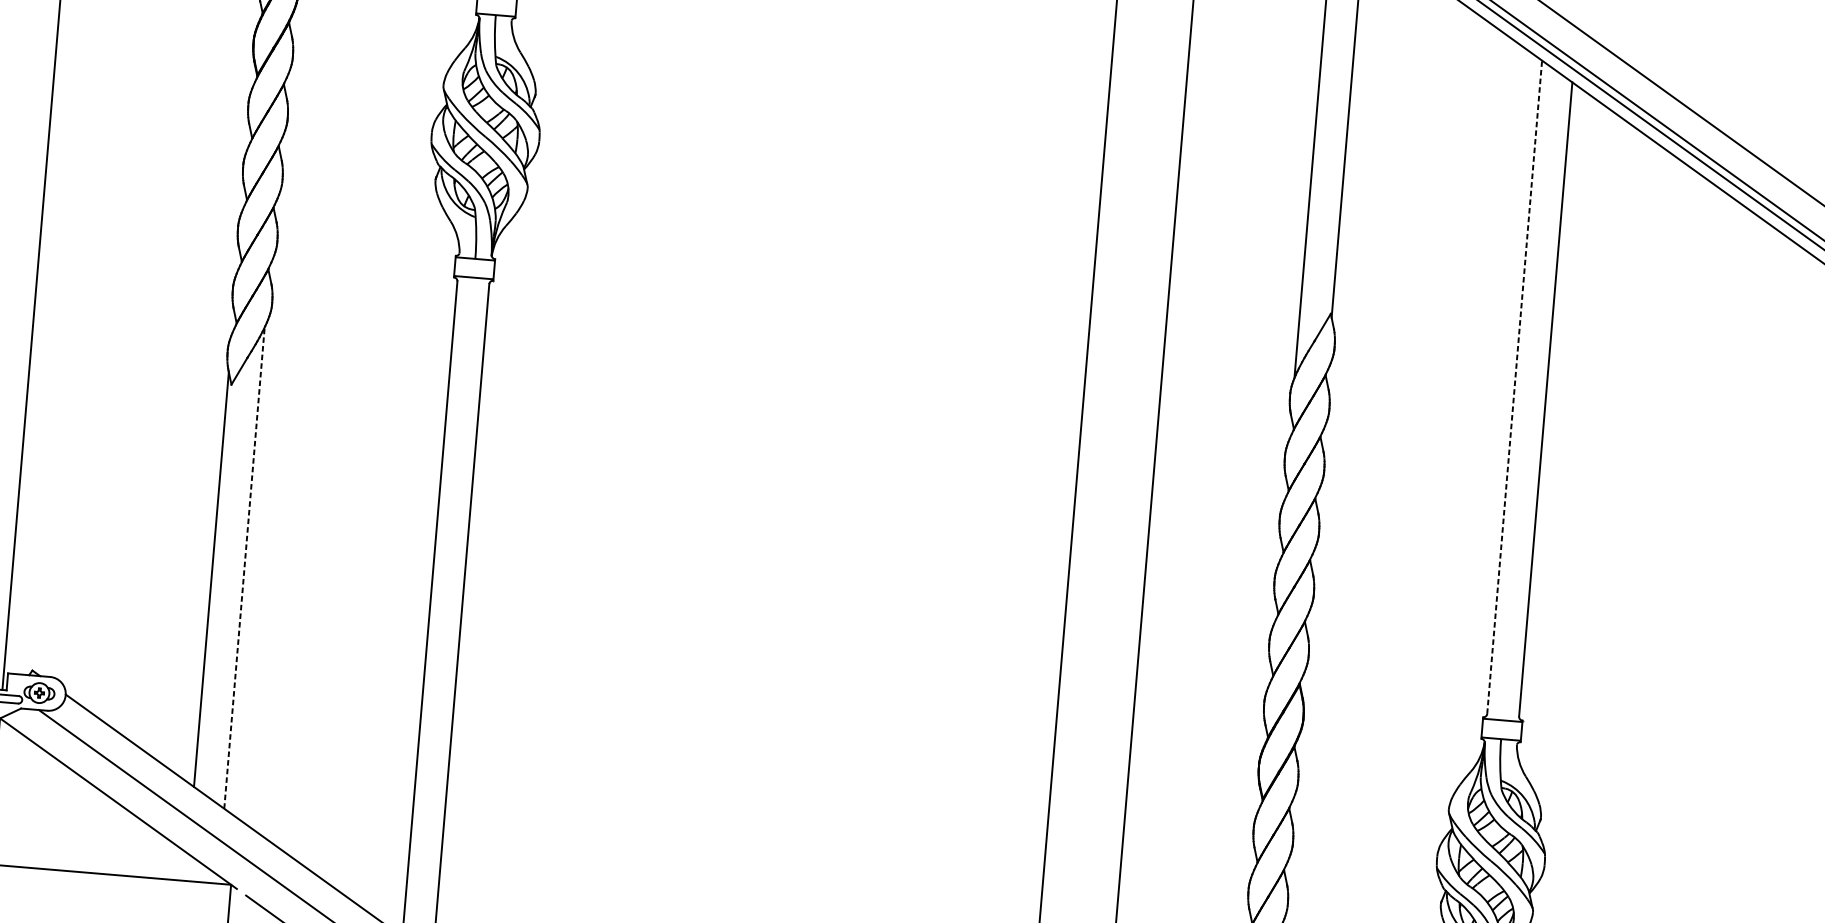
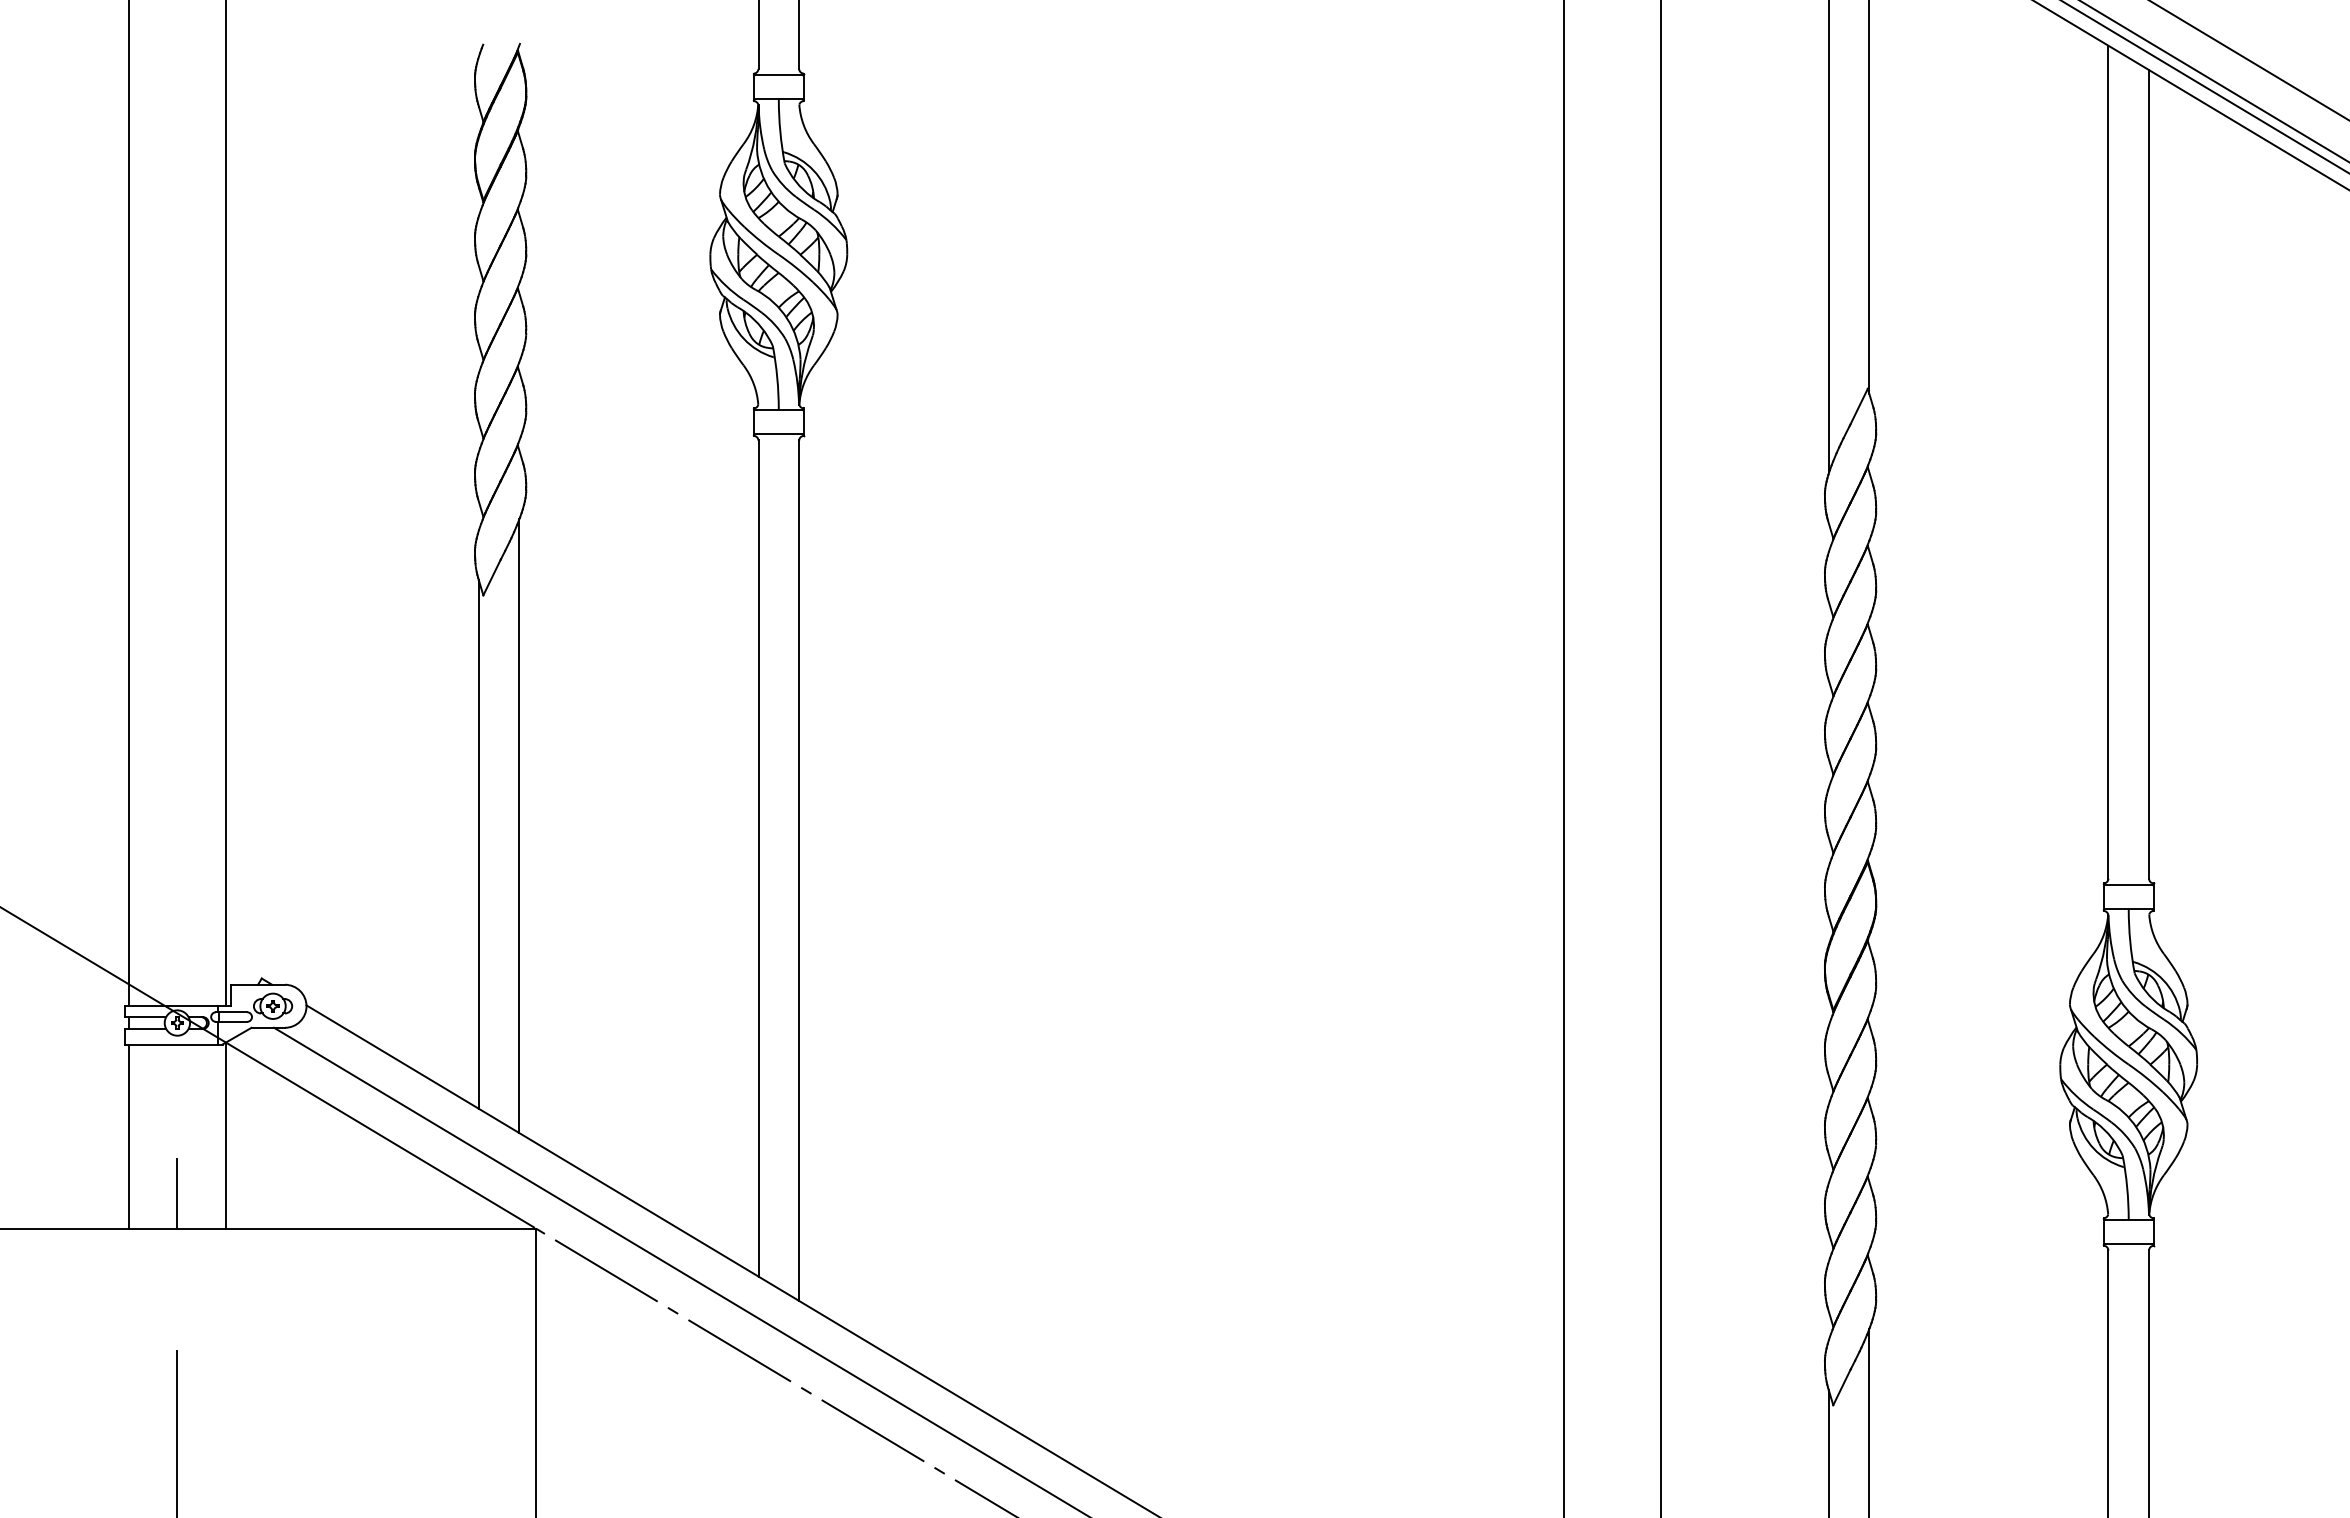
line: (1514, 386) -> (2108, 461), dashed -> solid
line: (244, 568) -> (519, 826), dashed -> solid

